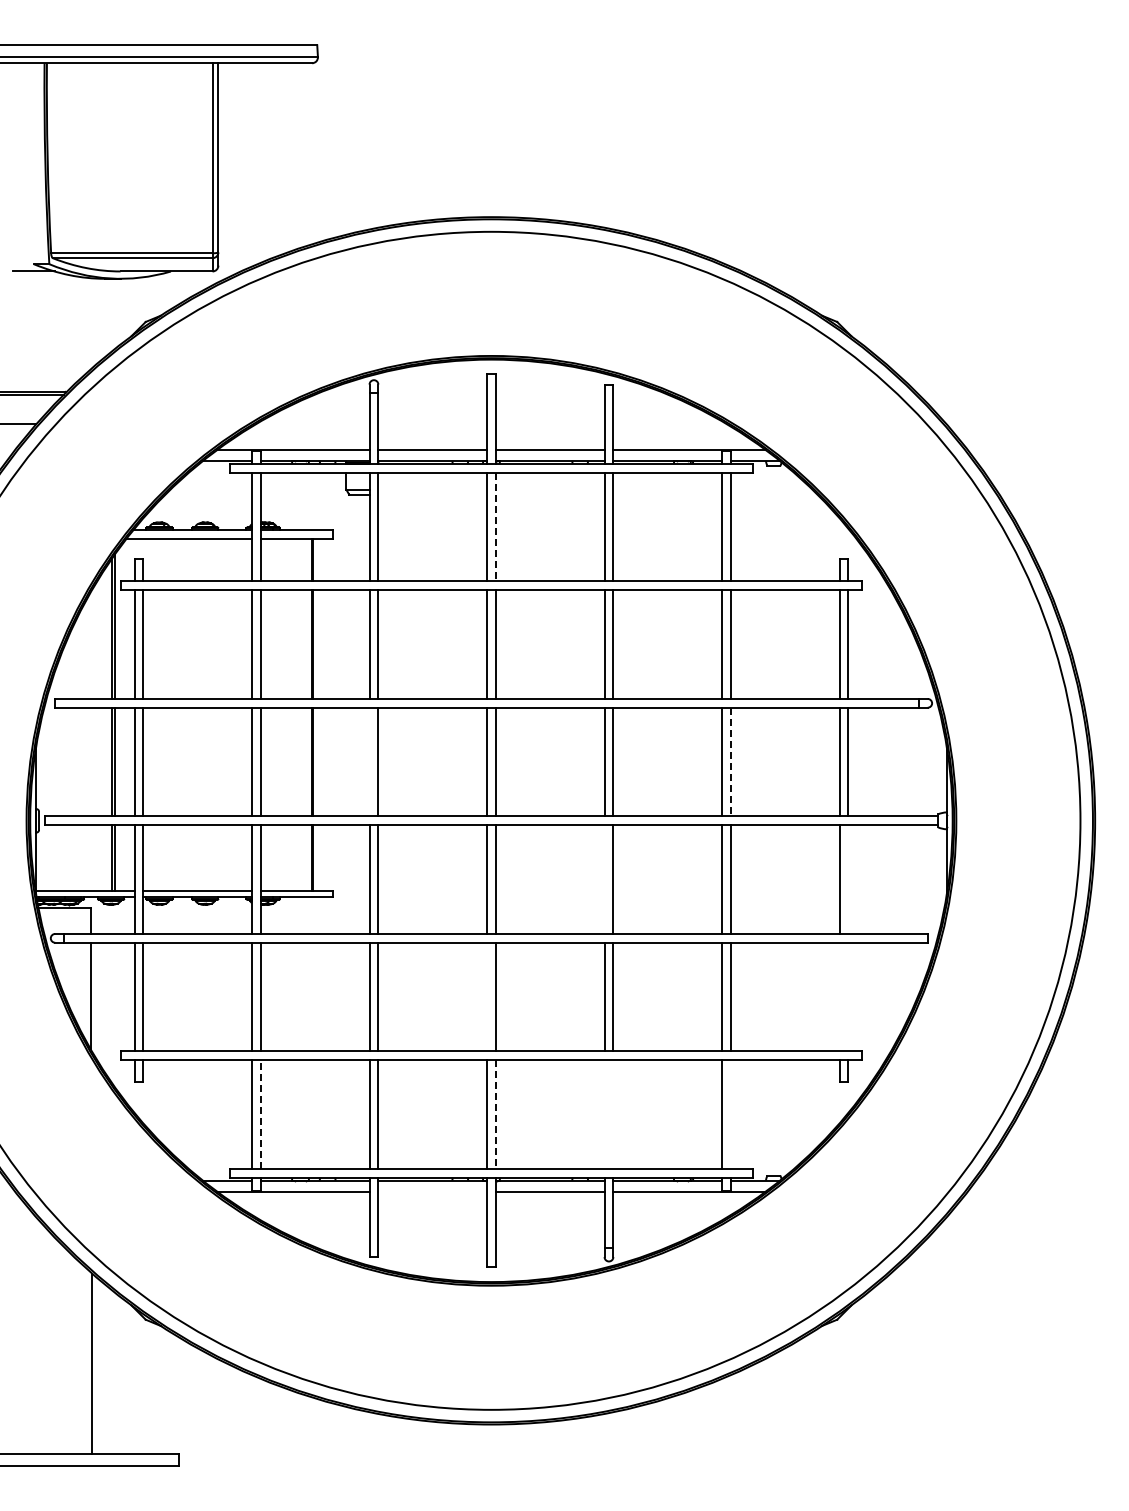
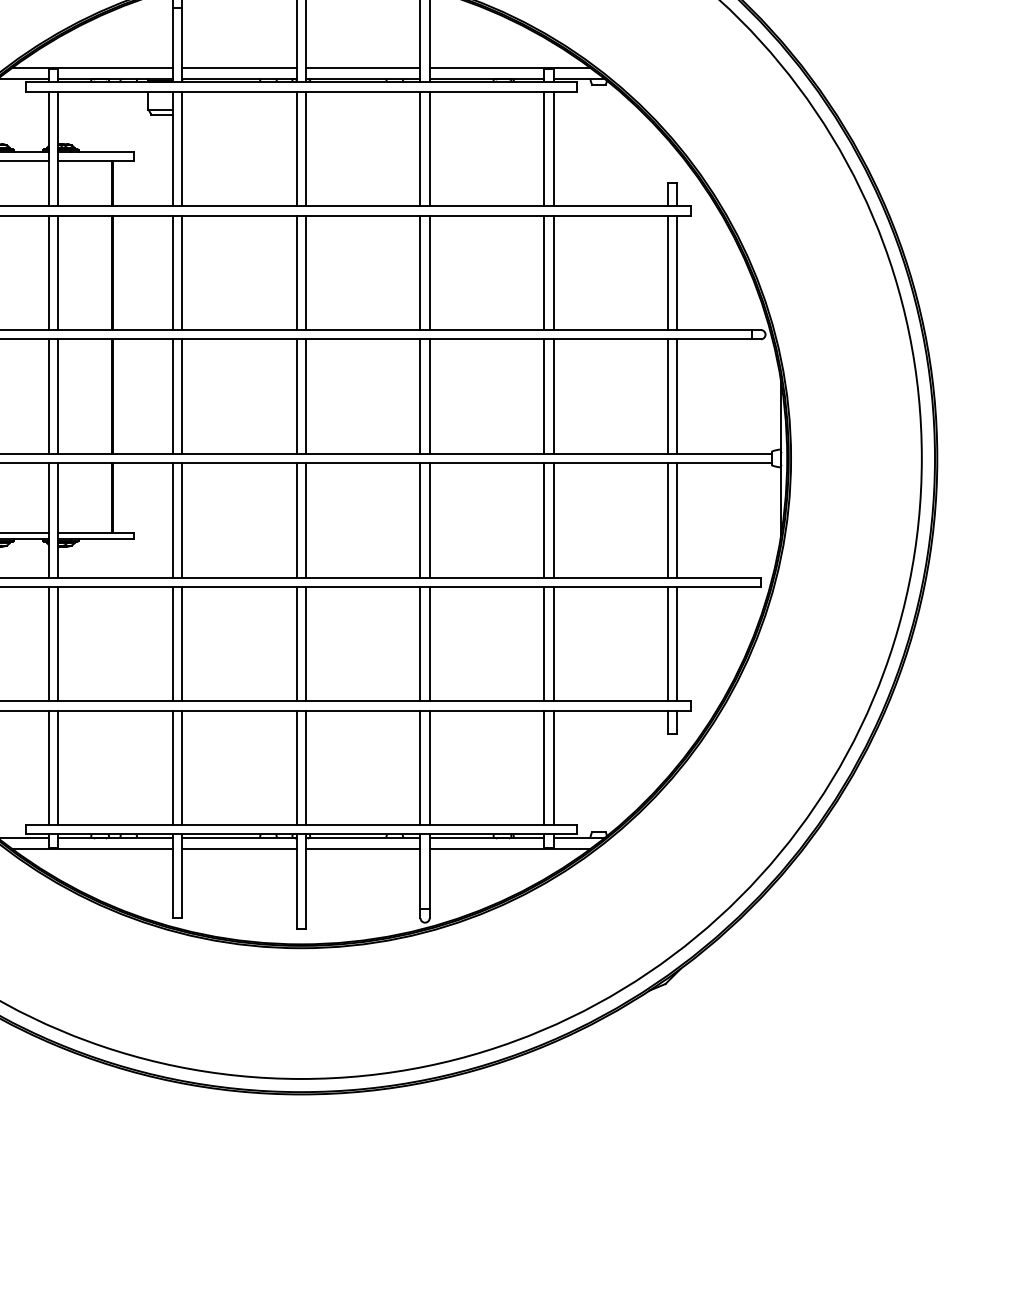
line: (495, 527) -> (305, 149), dashed -> solid
line: (369, 761) -> (172, 395), added
line: (730, 762) -> (553, 396), dashed -> solid
line: (604, 879) -> (420, 520), added
line: (848, 879) -> (677, 520), added
line: (487, 996) -> (297, 643), added
line: (839, 996) -> (667, 643), added
line: (848, 996) -> (677, 643), added
line: (260, 1114) -> (57, 767), dashed -> solid
line: (604, 1114) -> (420, 767), added
line: (613, 1114) -> (429, 767), added
line: (730, 1114) -> (553, 767), added
line: (495, 1115) -> (305, 768), dashed -> solid
line: (432, 1191) -> (239, 848), added

